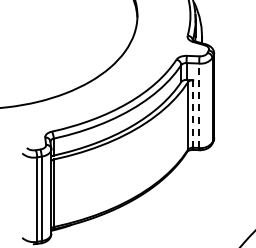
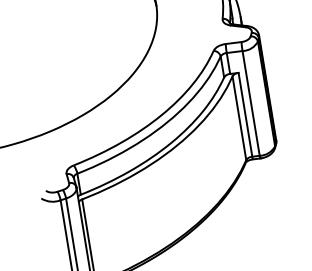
line: (199, 105) -> (251, 103), dashed -> solid
line: (193, 113) -> (245, 114), dashed -> solid

